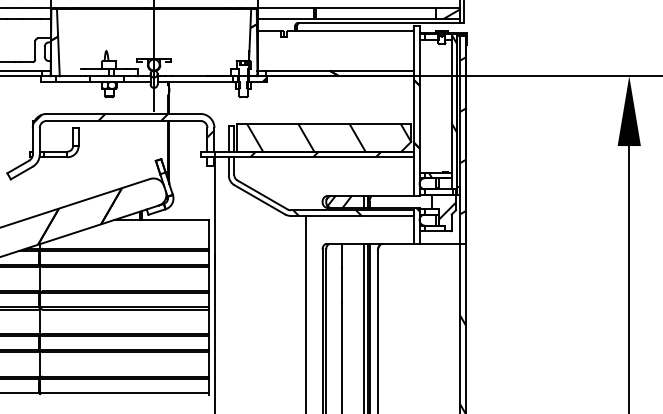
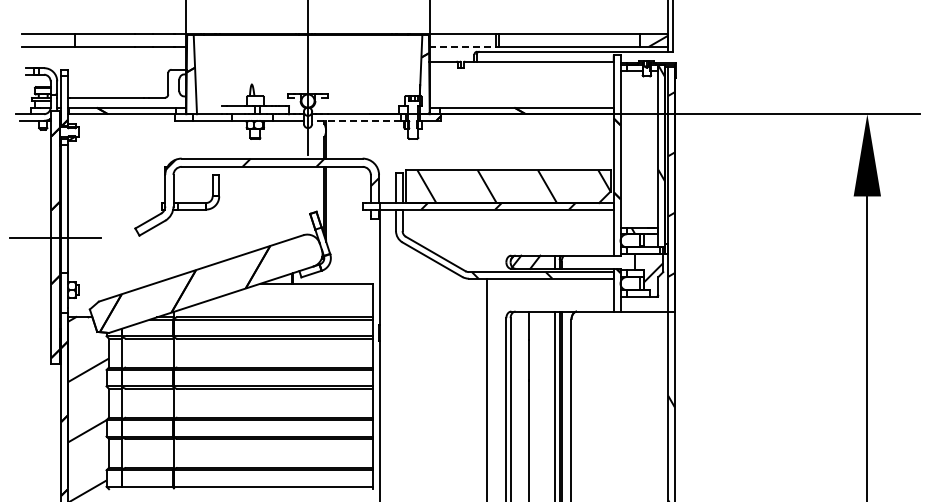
line: (285, 18) -> (462, 46), solid -> dashed
line: (195, 81) -> (356, 120), solid -> dashed

